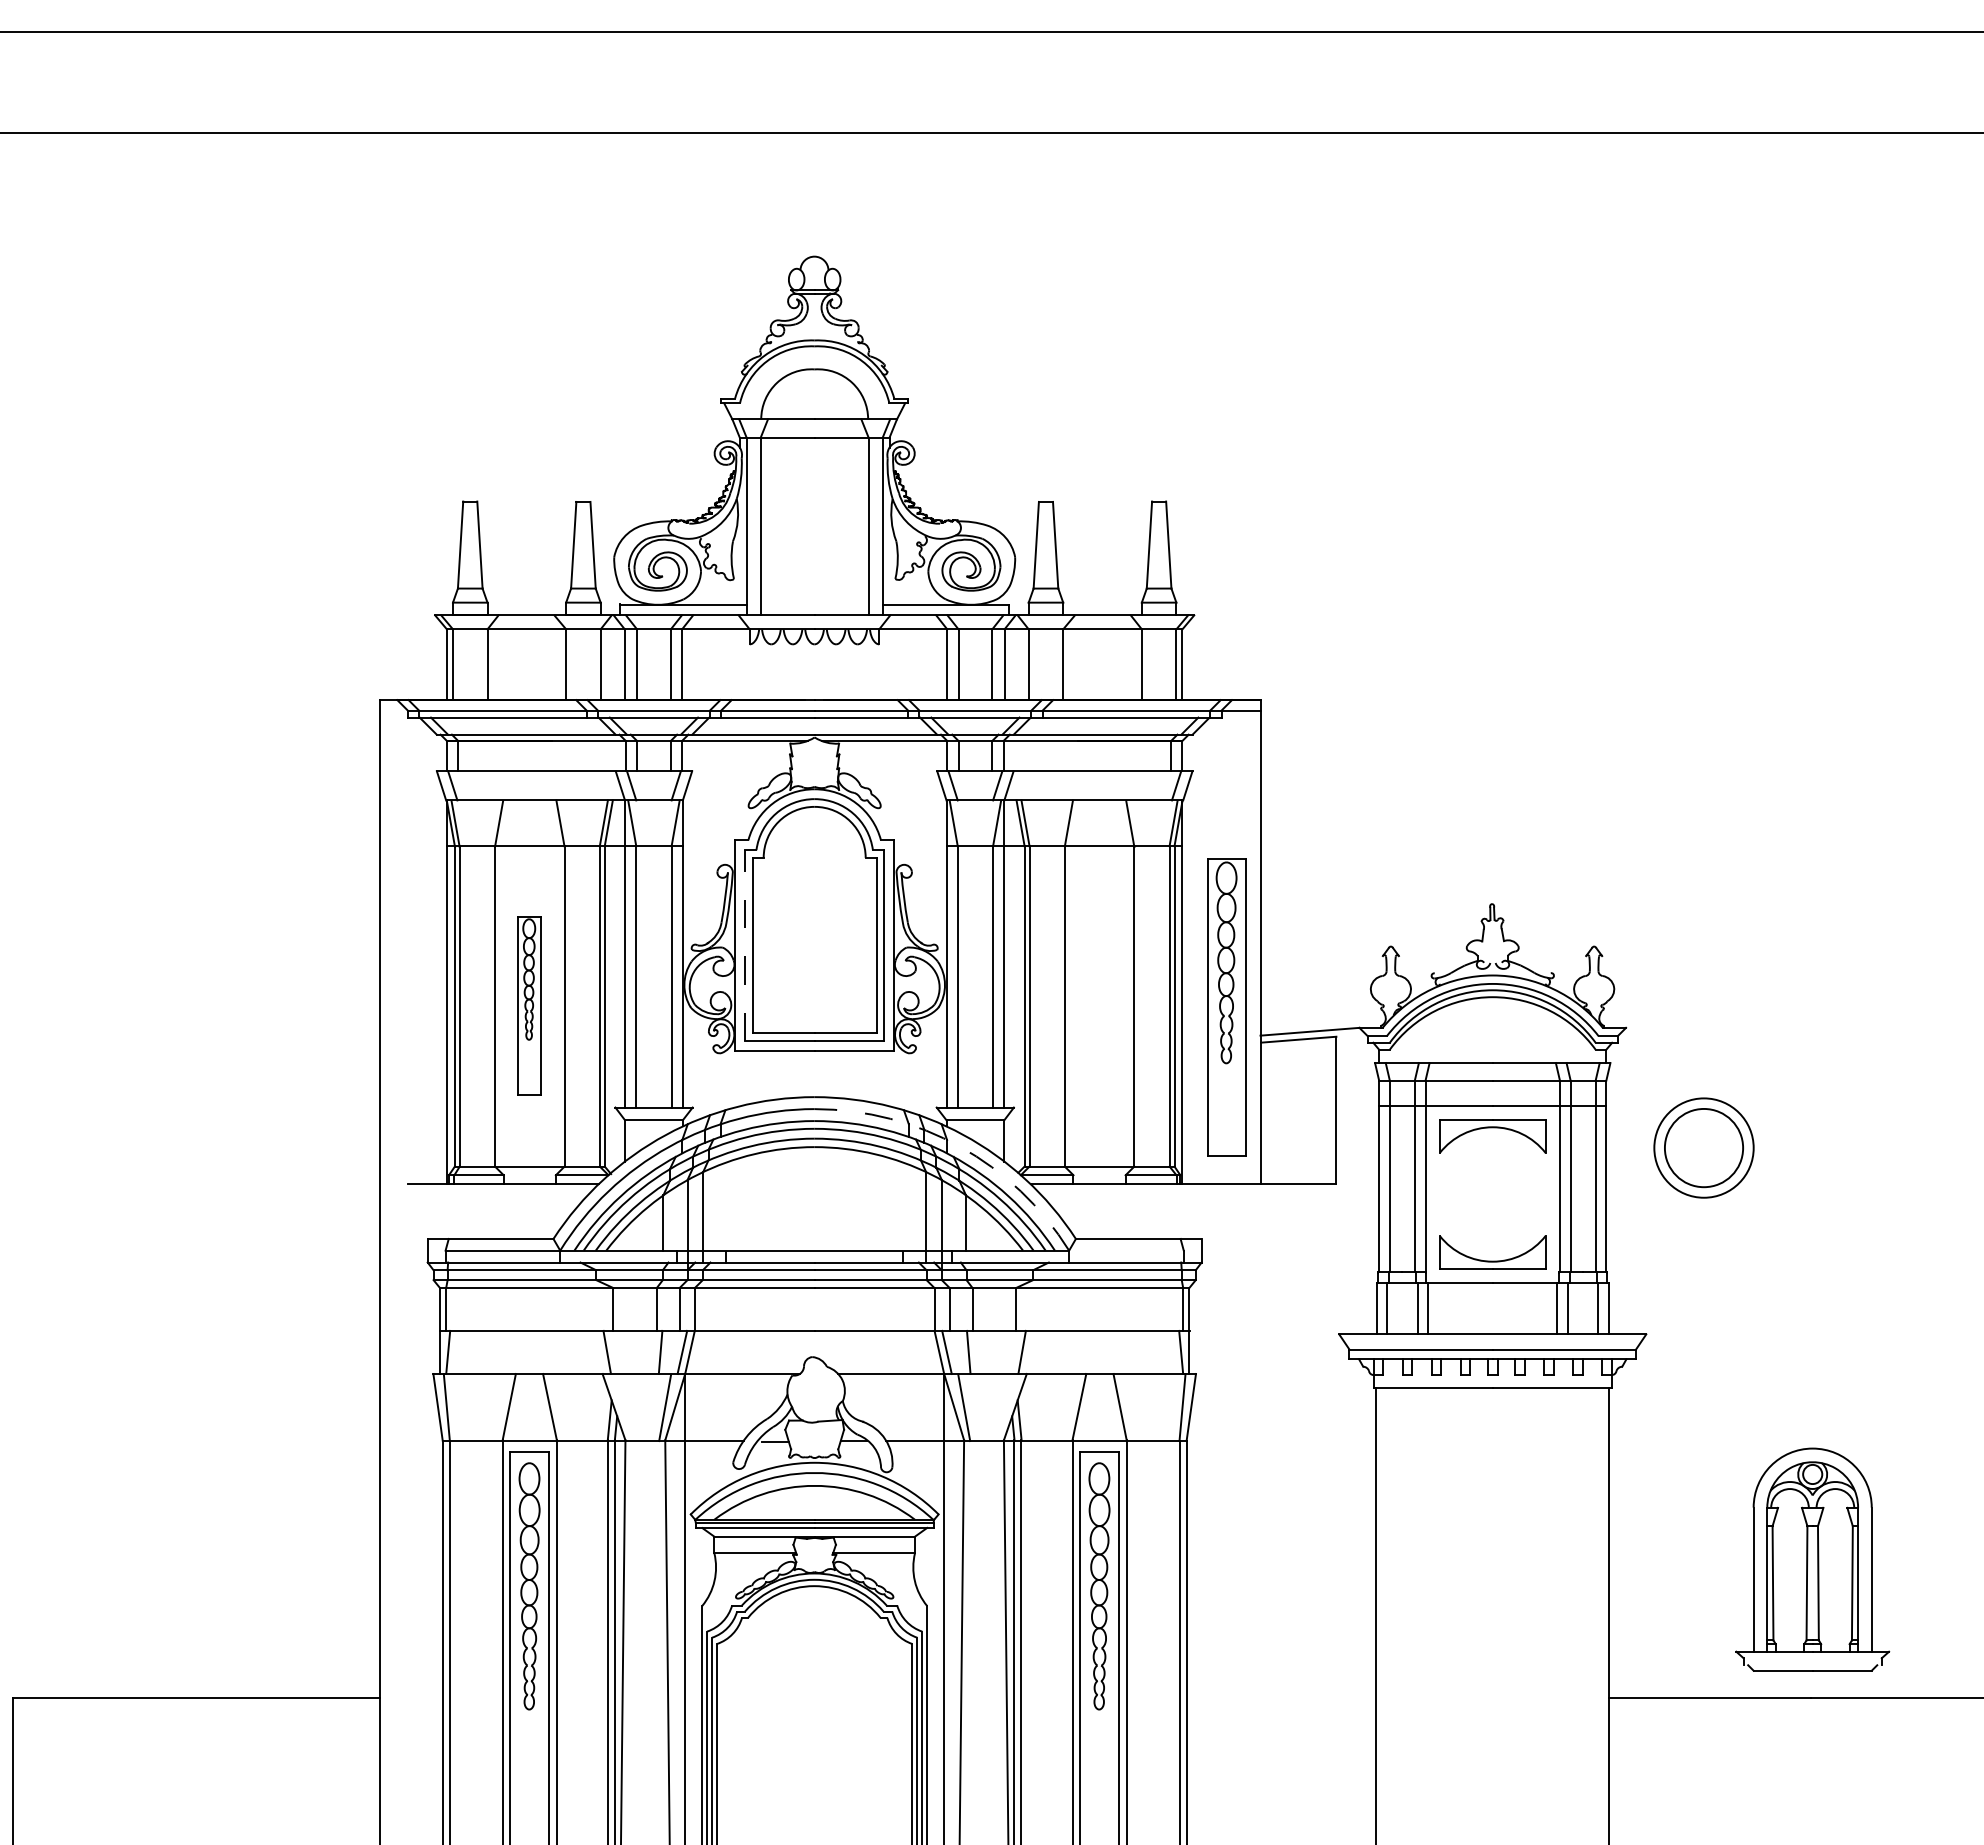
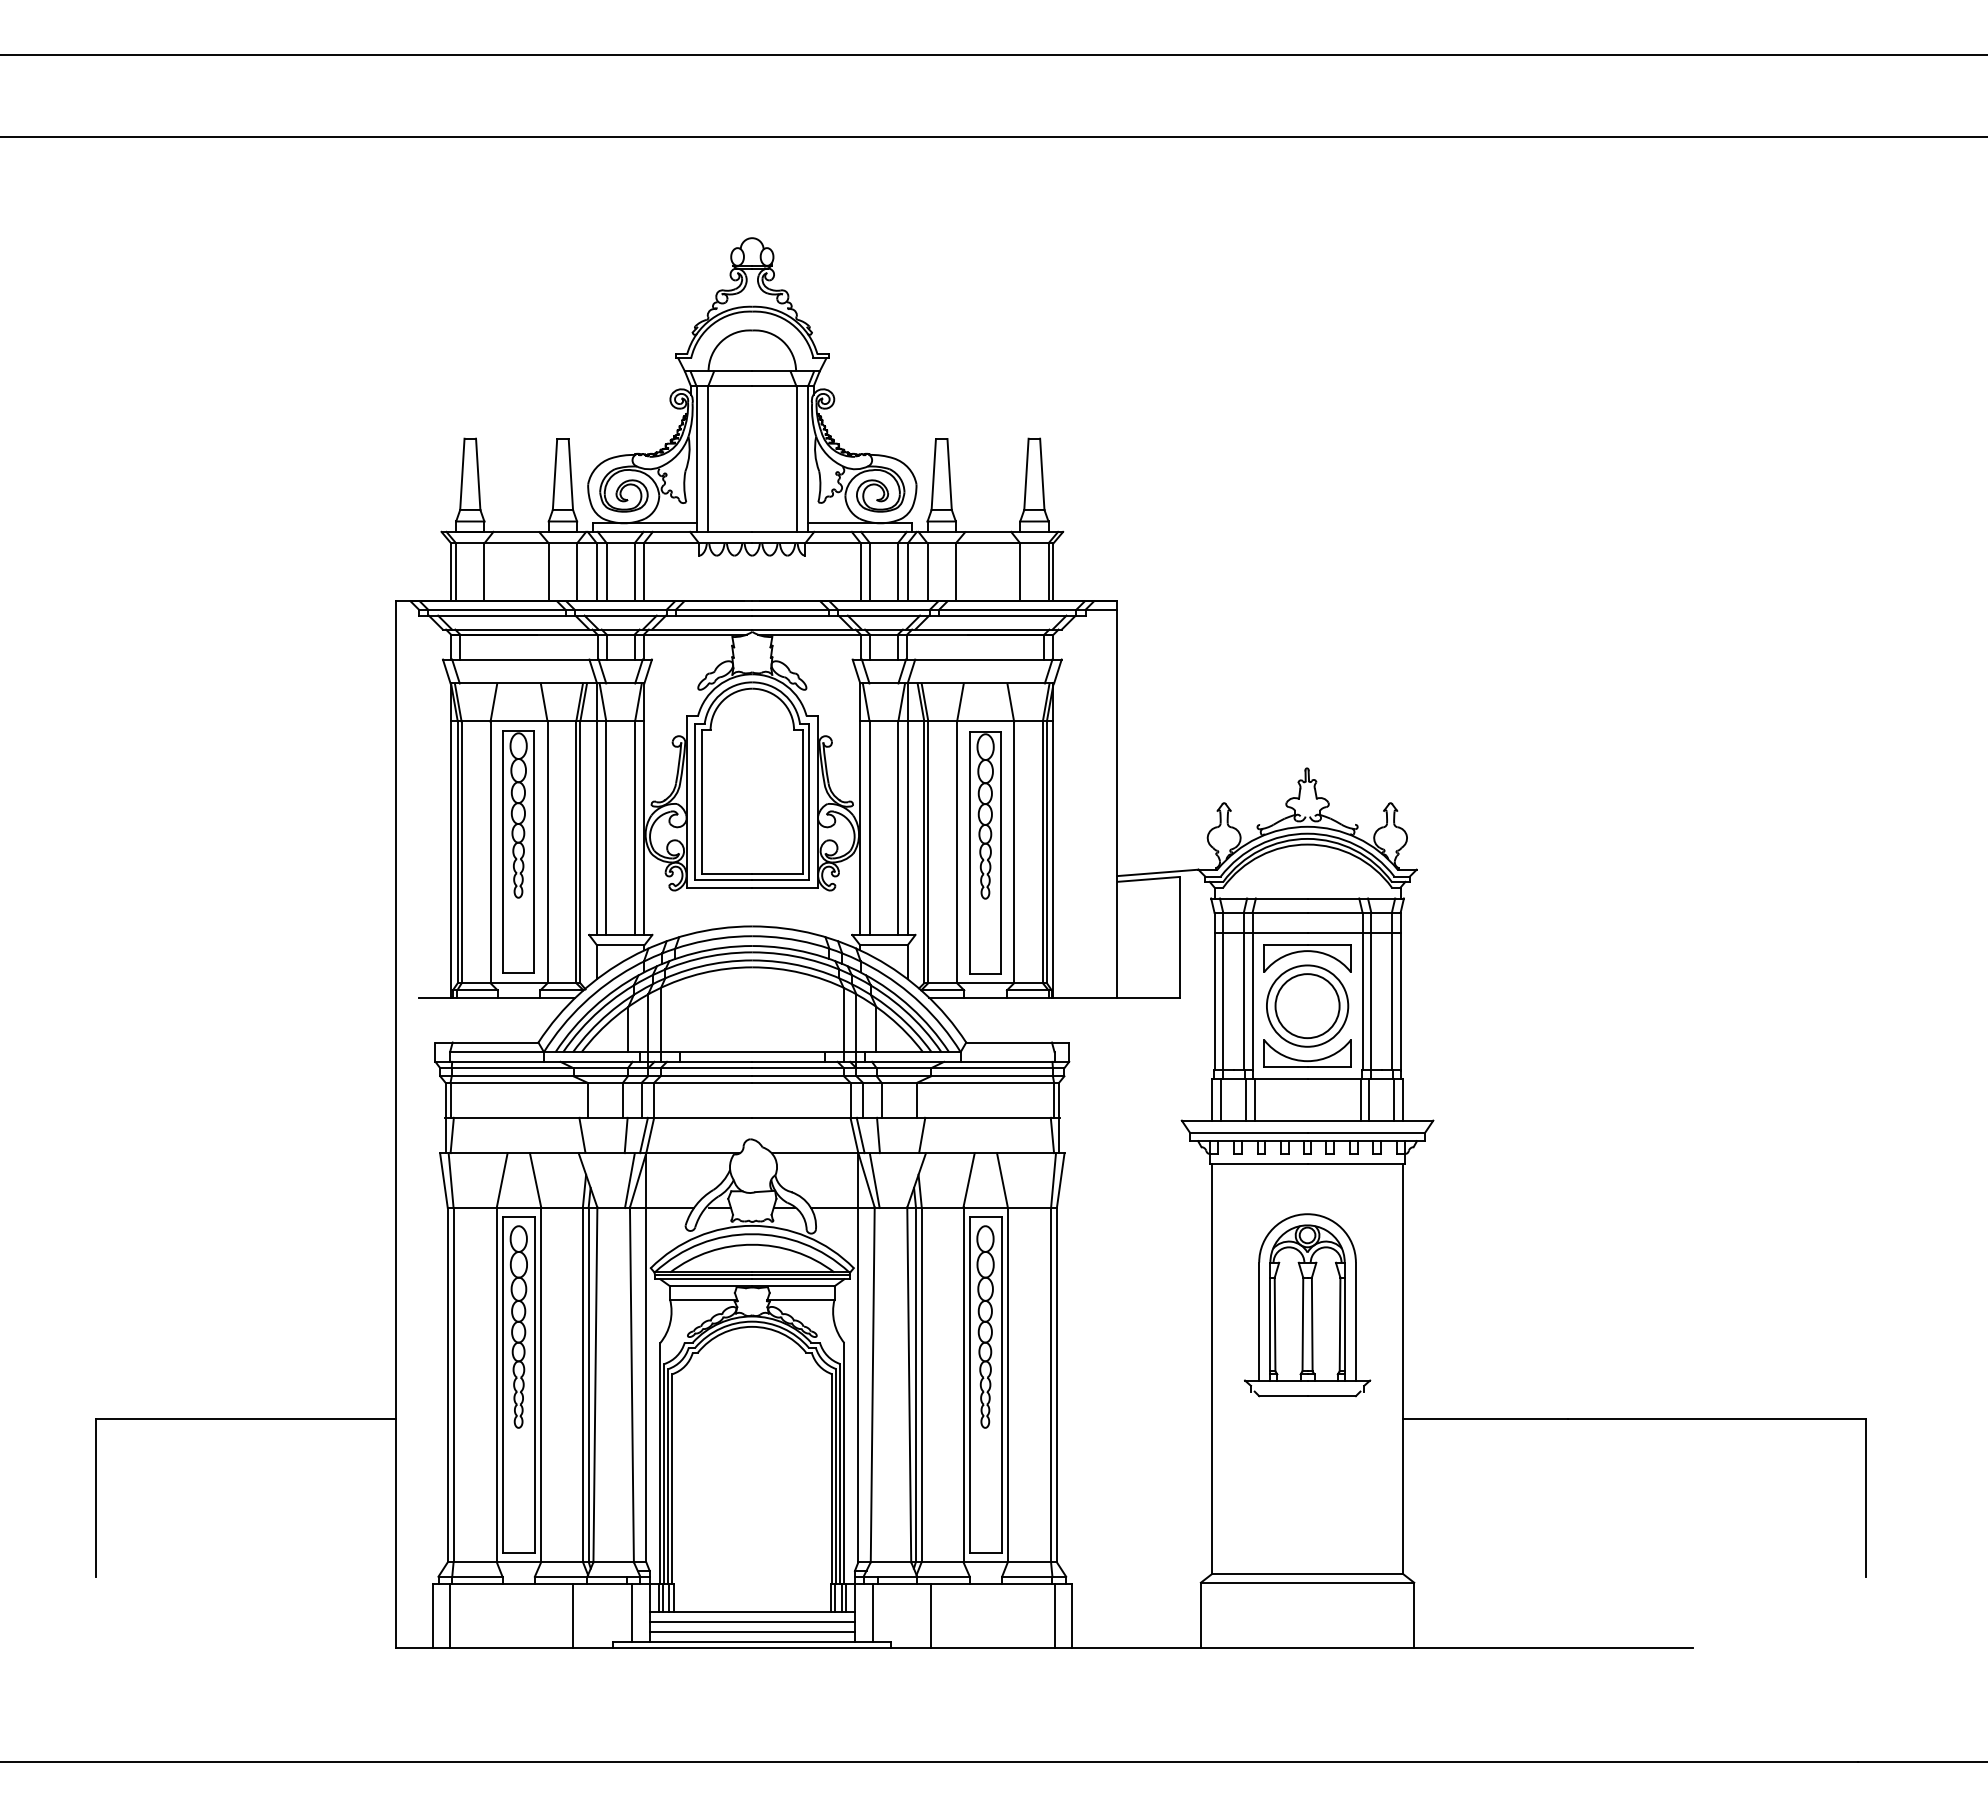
line: (745, 944) -> (695, 801), dashed -> solid
part: (529, 1005) -> (518, 851), size x1.67
part: (1226, 1006) -> (985, 852), moved
arc: (960, 1147) -> (871, 967), dashed -> solid
part: (1703, 1147) -> (1307, 1005), moved
part: (1812, 1560) -> (1307, 1305), moved

